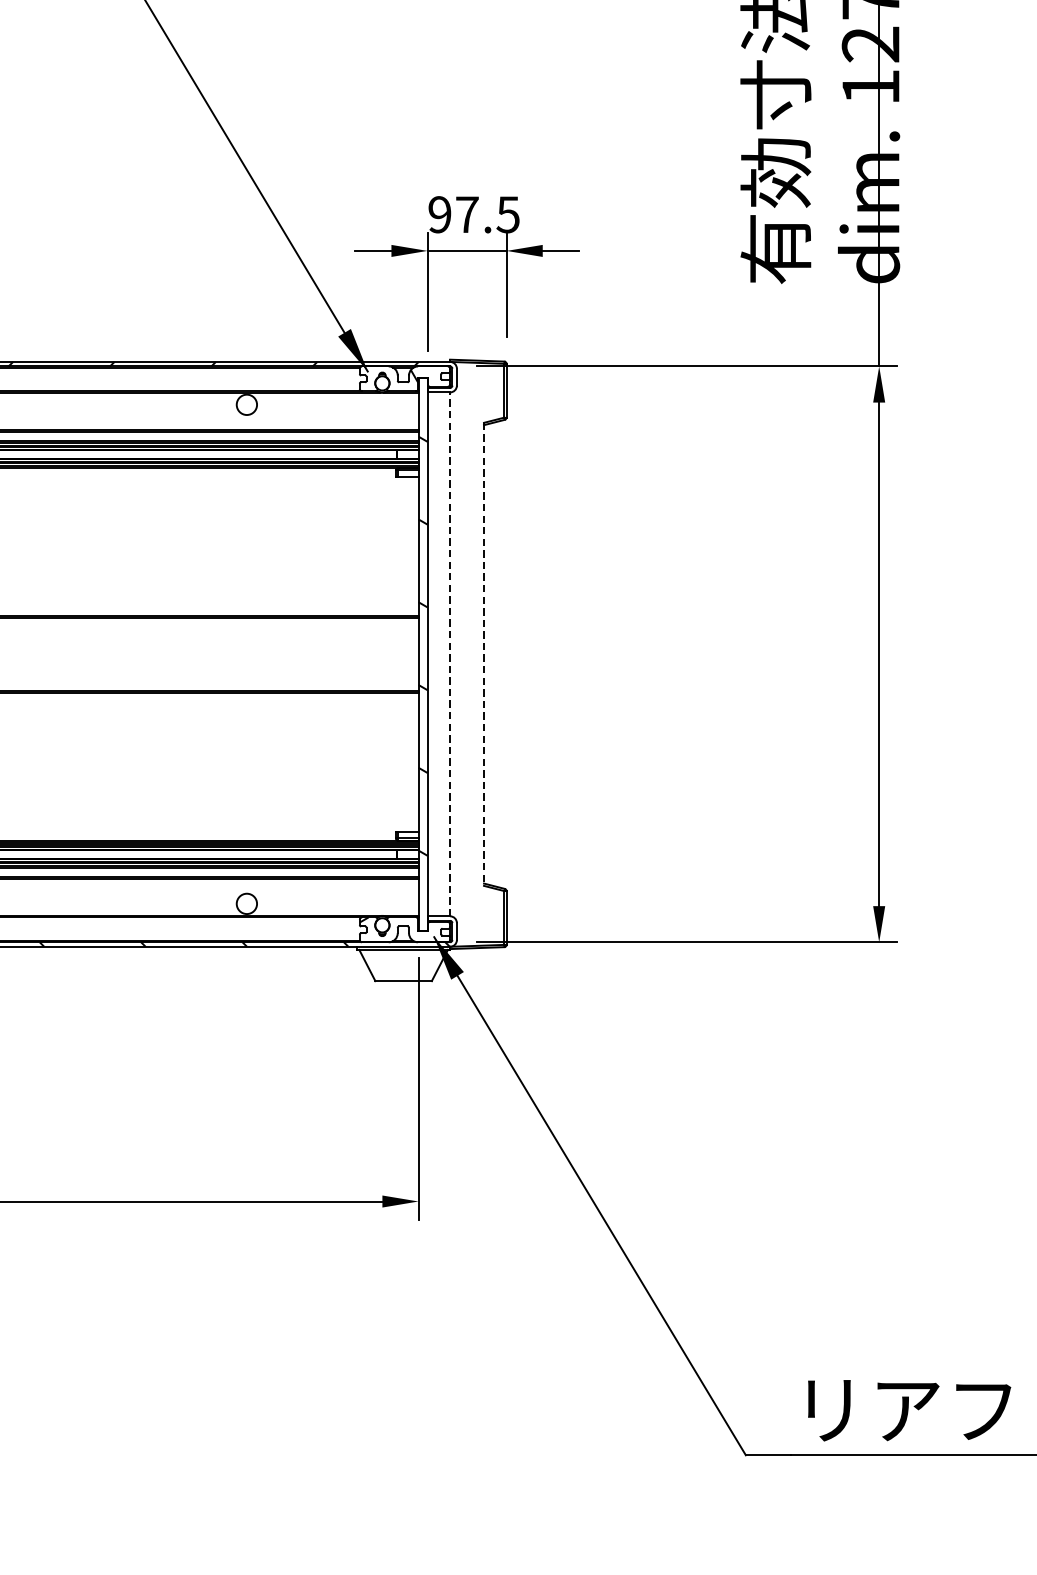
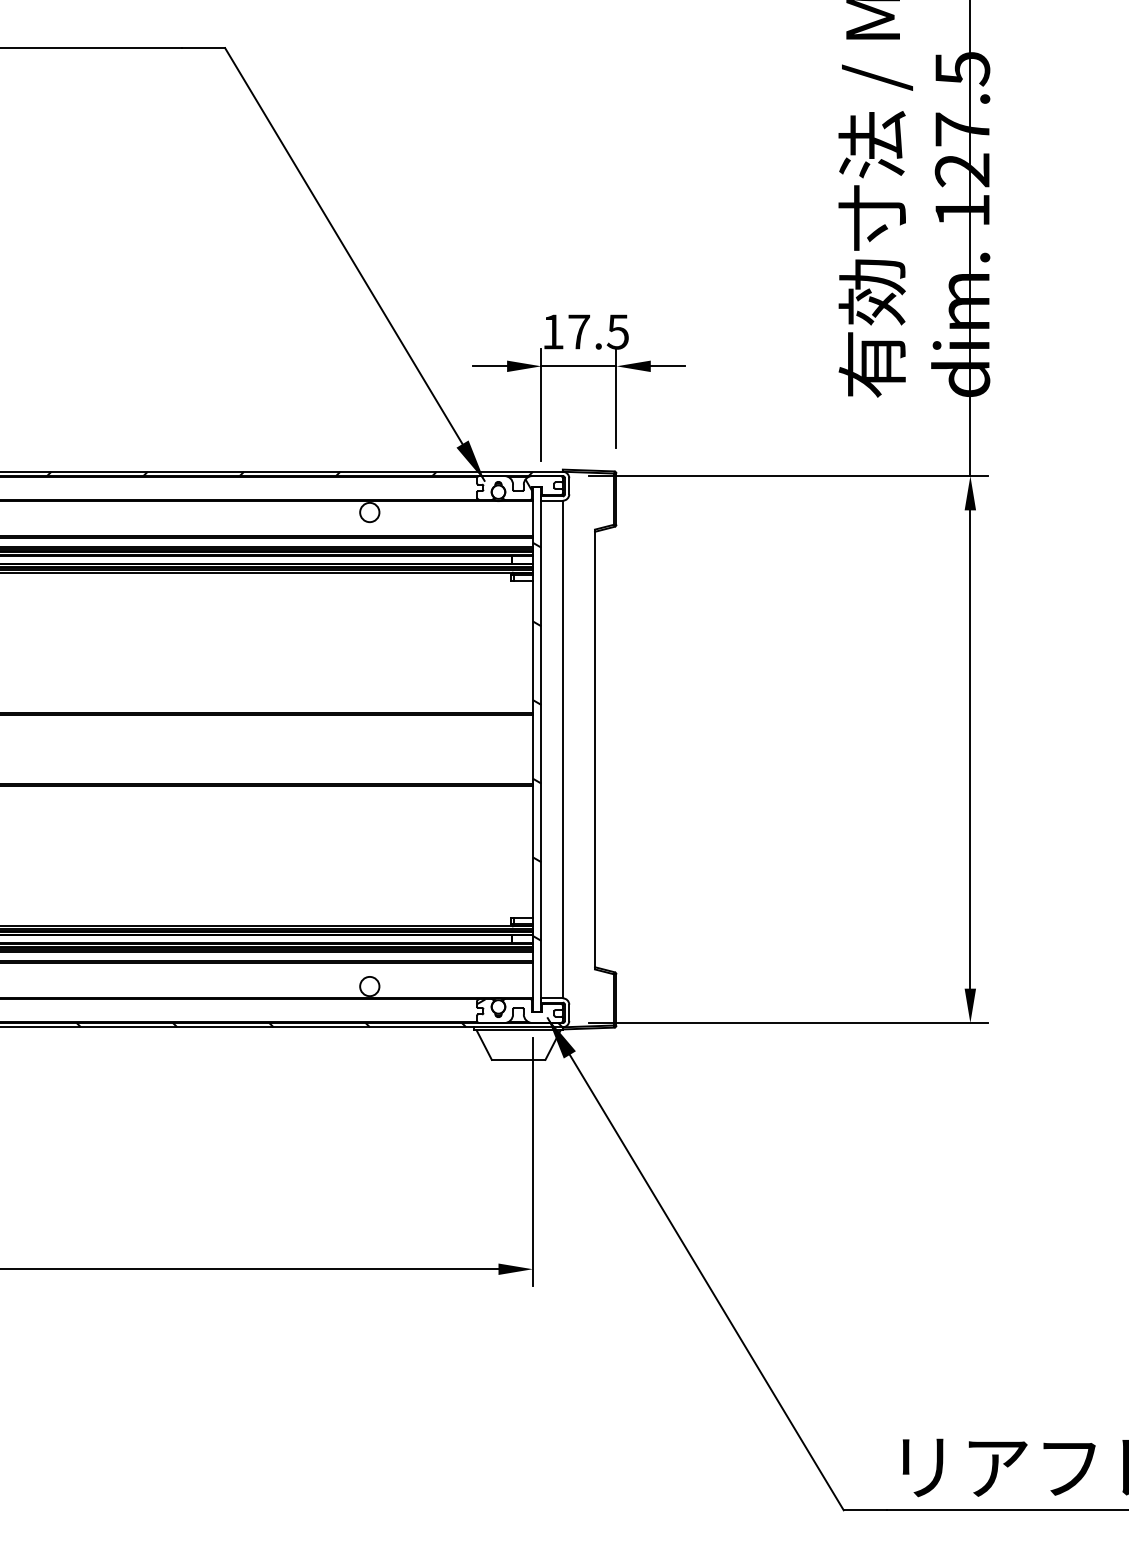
text: (439, 214) -> (552, 331), 97.5 -> 17.5
line: (449, 654) -> (562, 749), dashed -> solid
line: (484, 654) -> (595, 749), dashed -> solid

